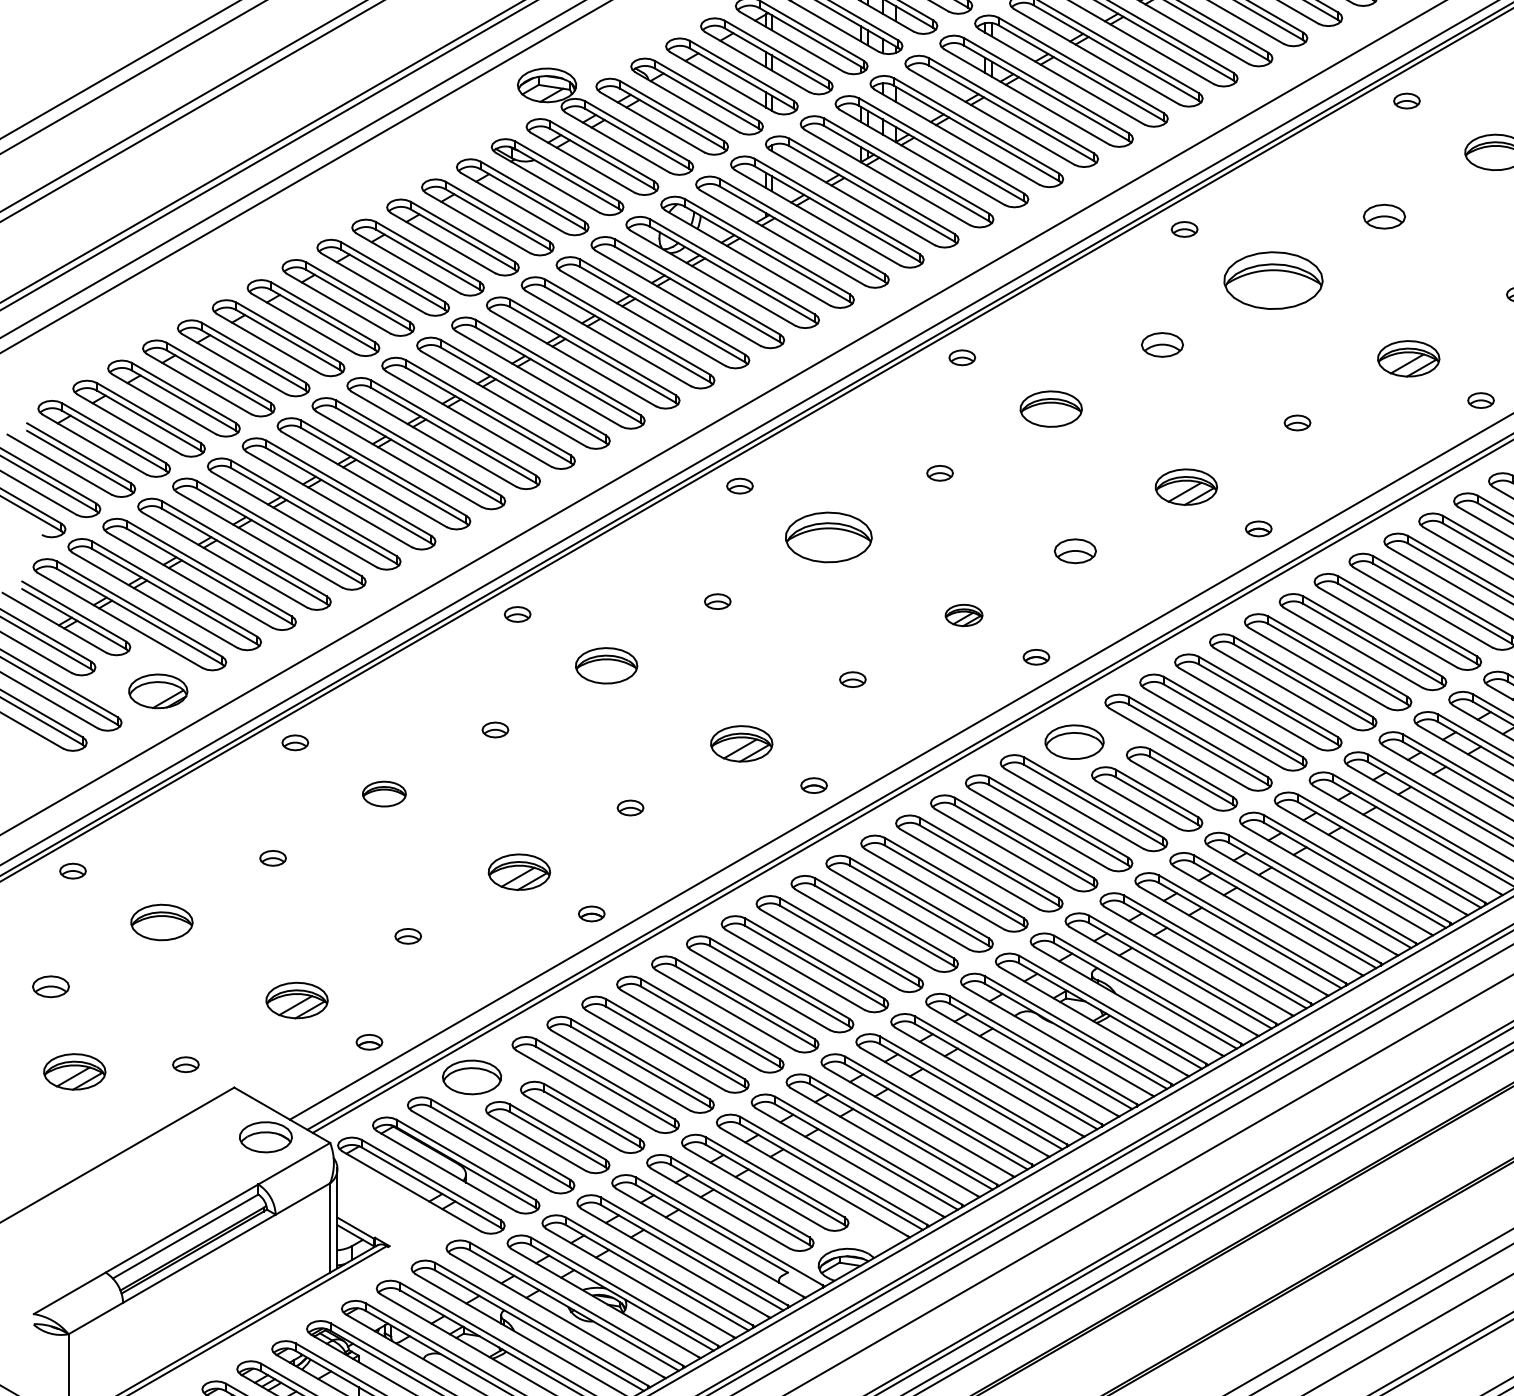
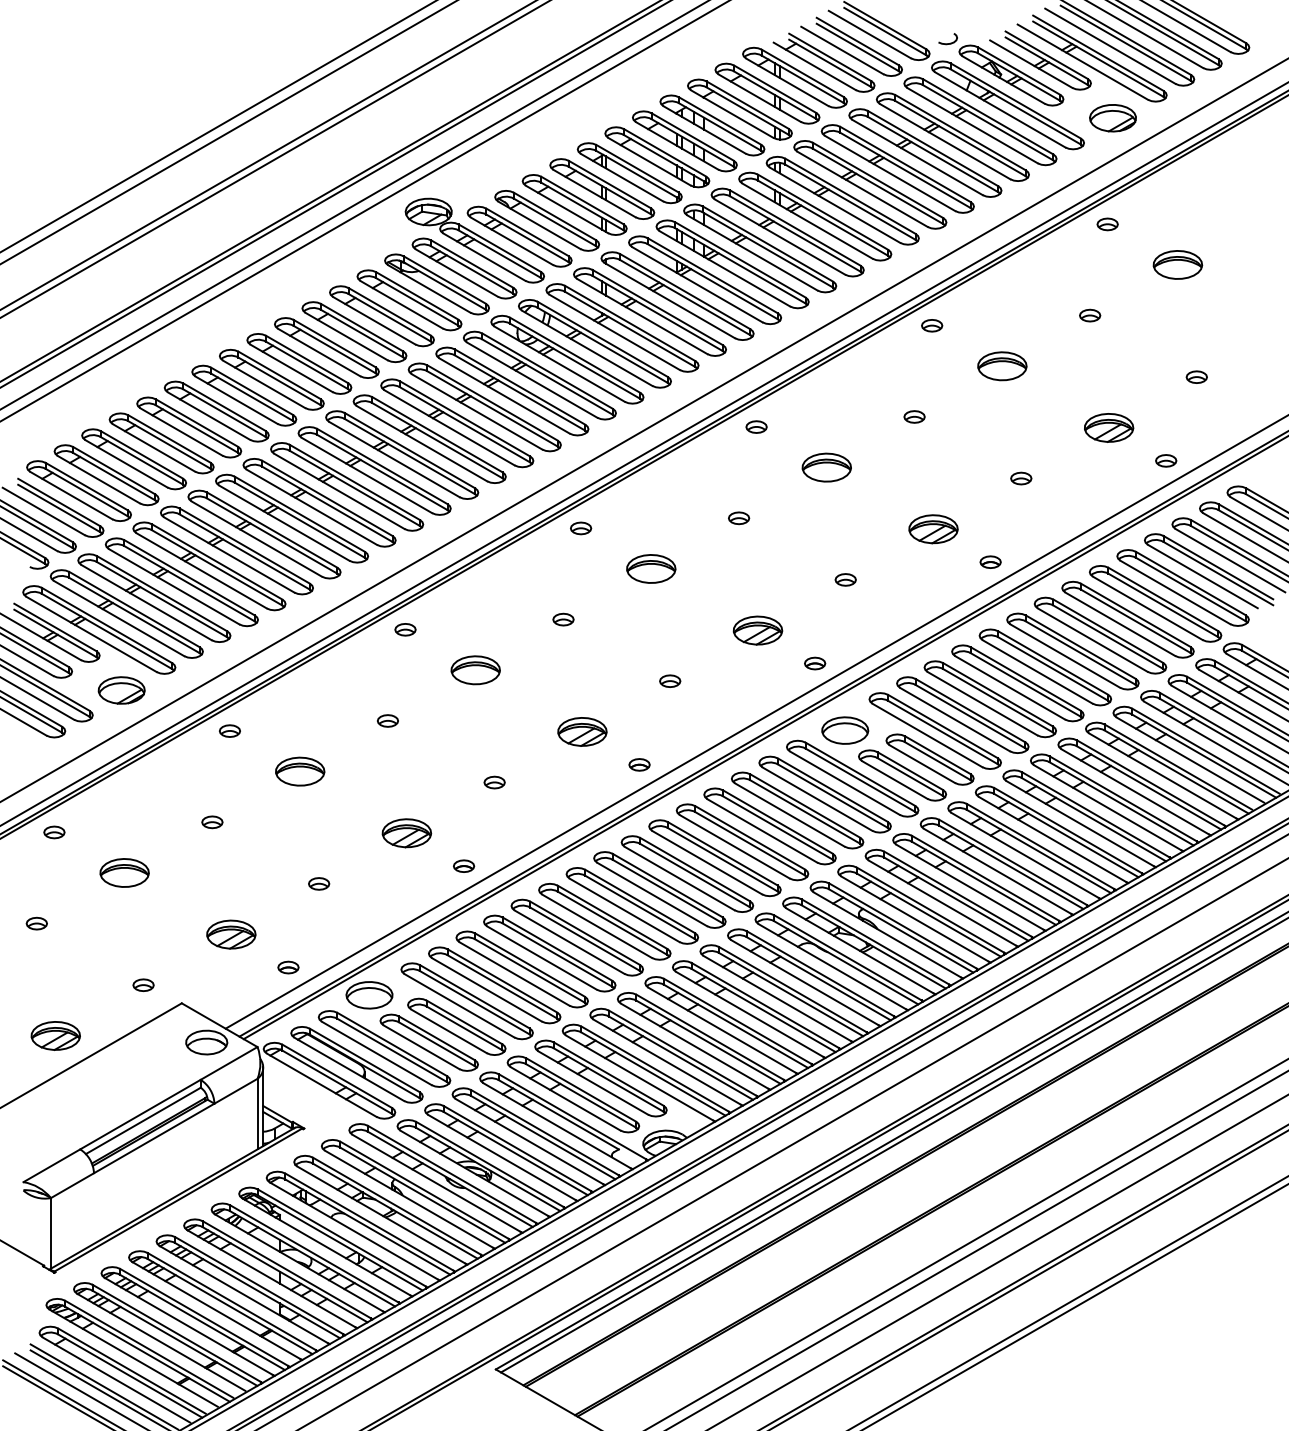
part: (1385, 216) -> (1090, 315), size x0.62
part: (1273, 281) -> (1002, 366), size x0.62
part: (1162, 344) -> (914, 416), size x0.62
part: (829, 536) -> (651, 568), size x0.71
part: (1074, 550) -> (845, 579), size x0.62
part: (963, 615) -> (757, 630), size x1.67
part: (384, 793) -> (300, 771), size x1.43
part: (50, 986) -> (36, 923), size x0.71
part: (74, 1071) -> (55, 1035), moved

